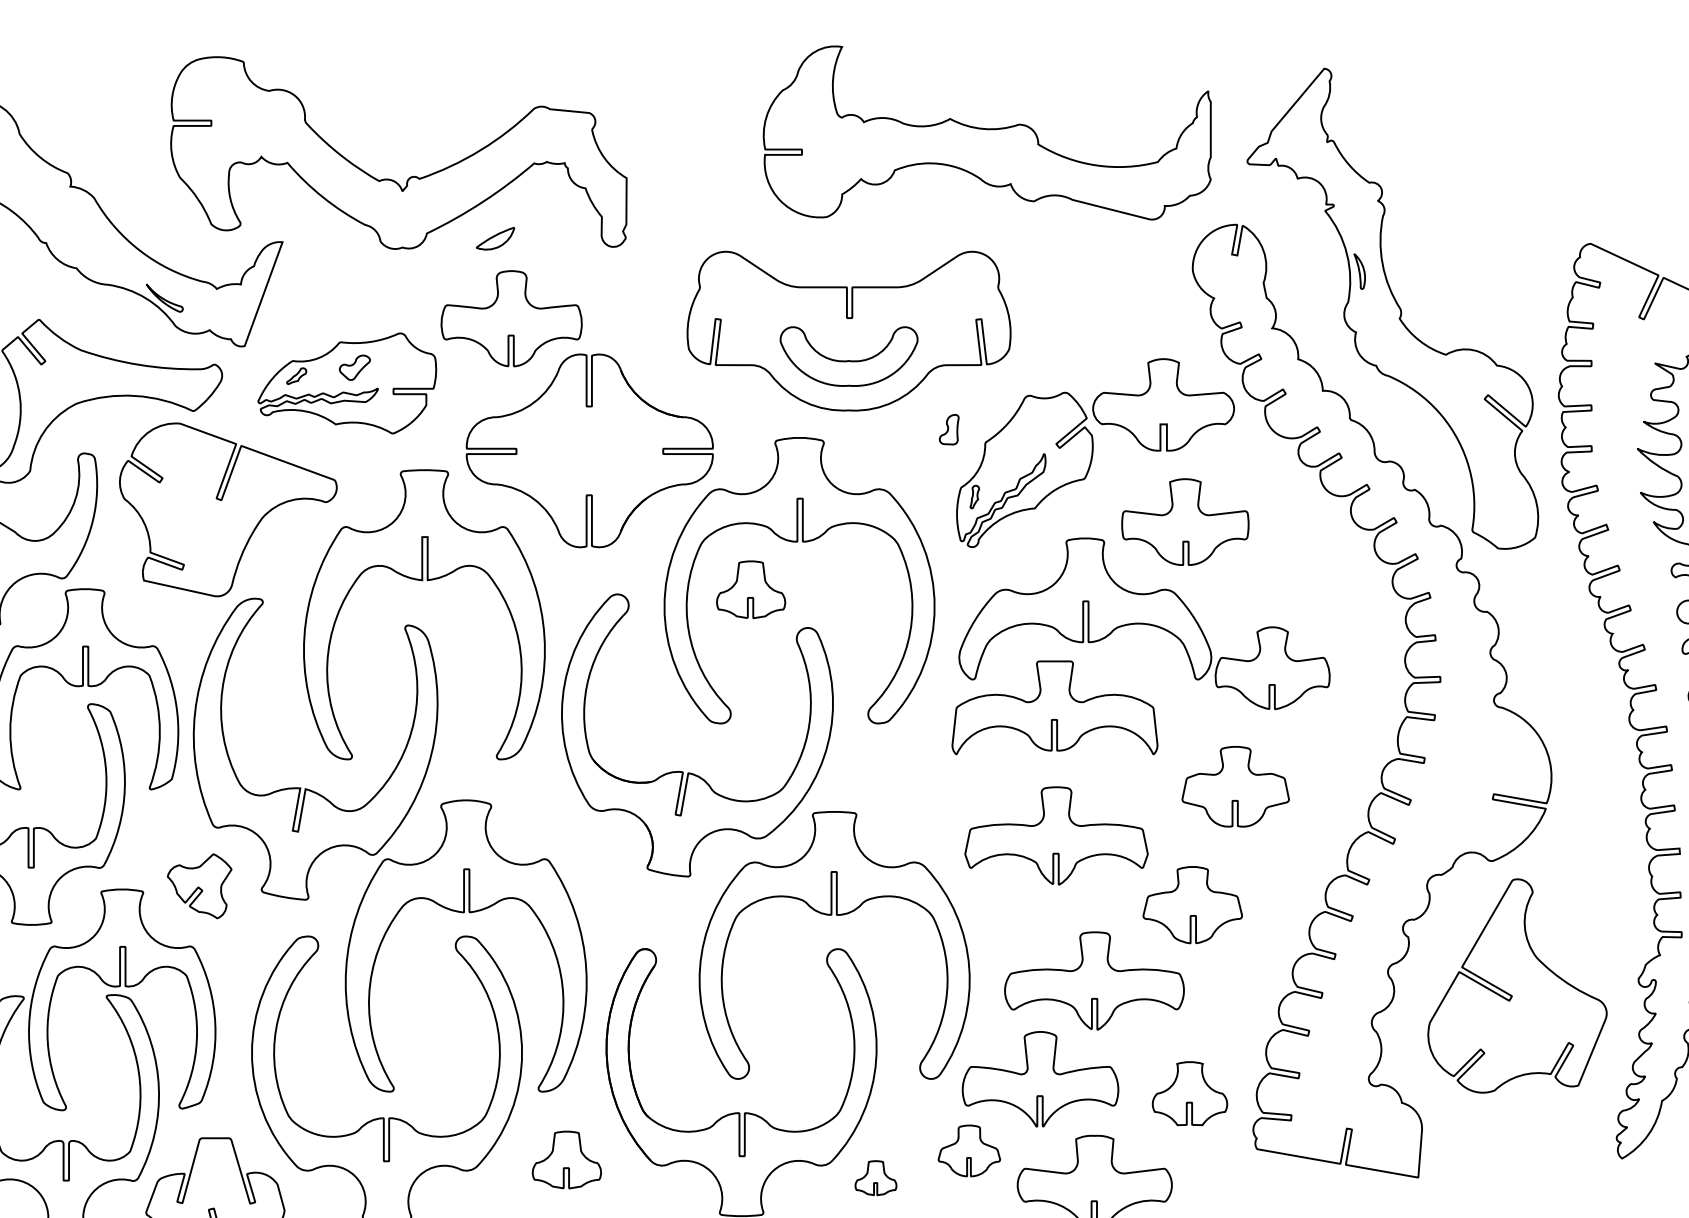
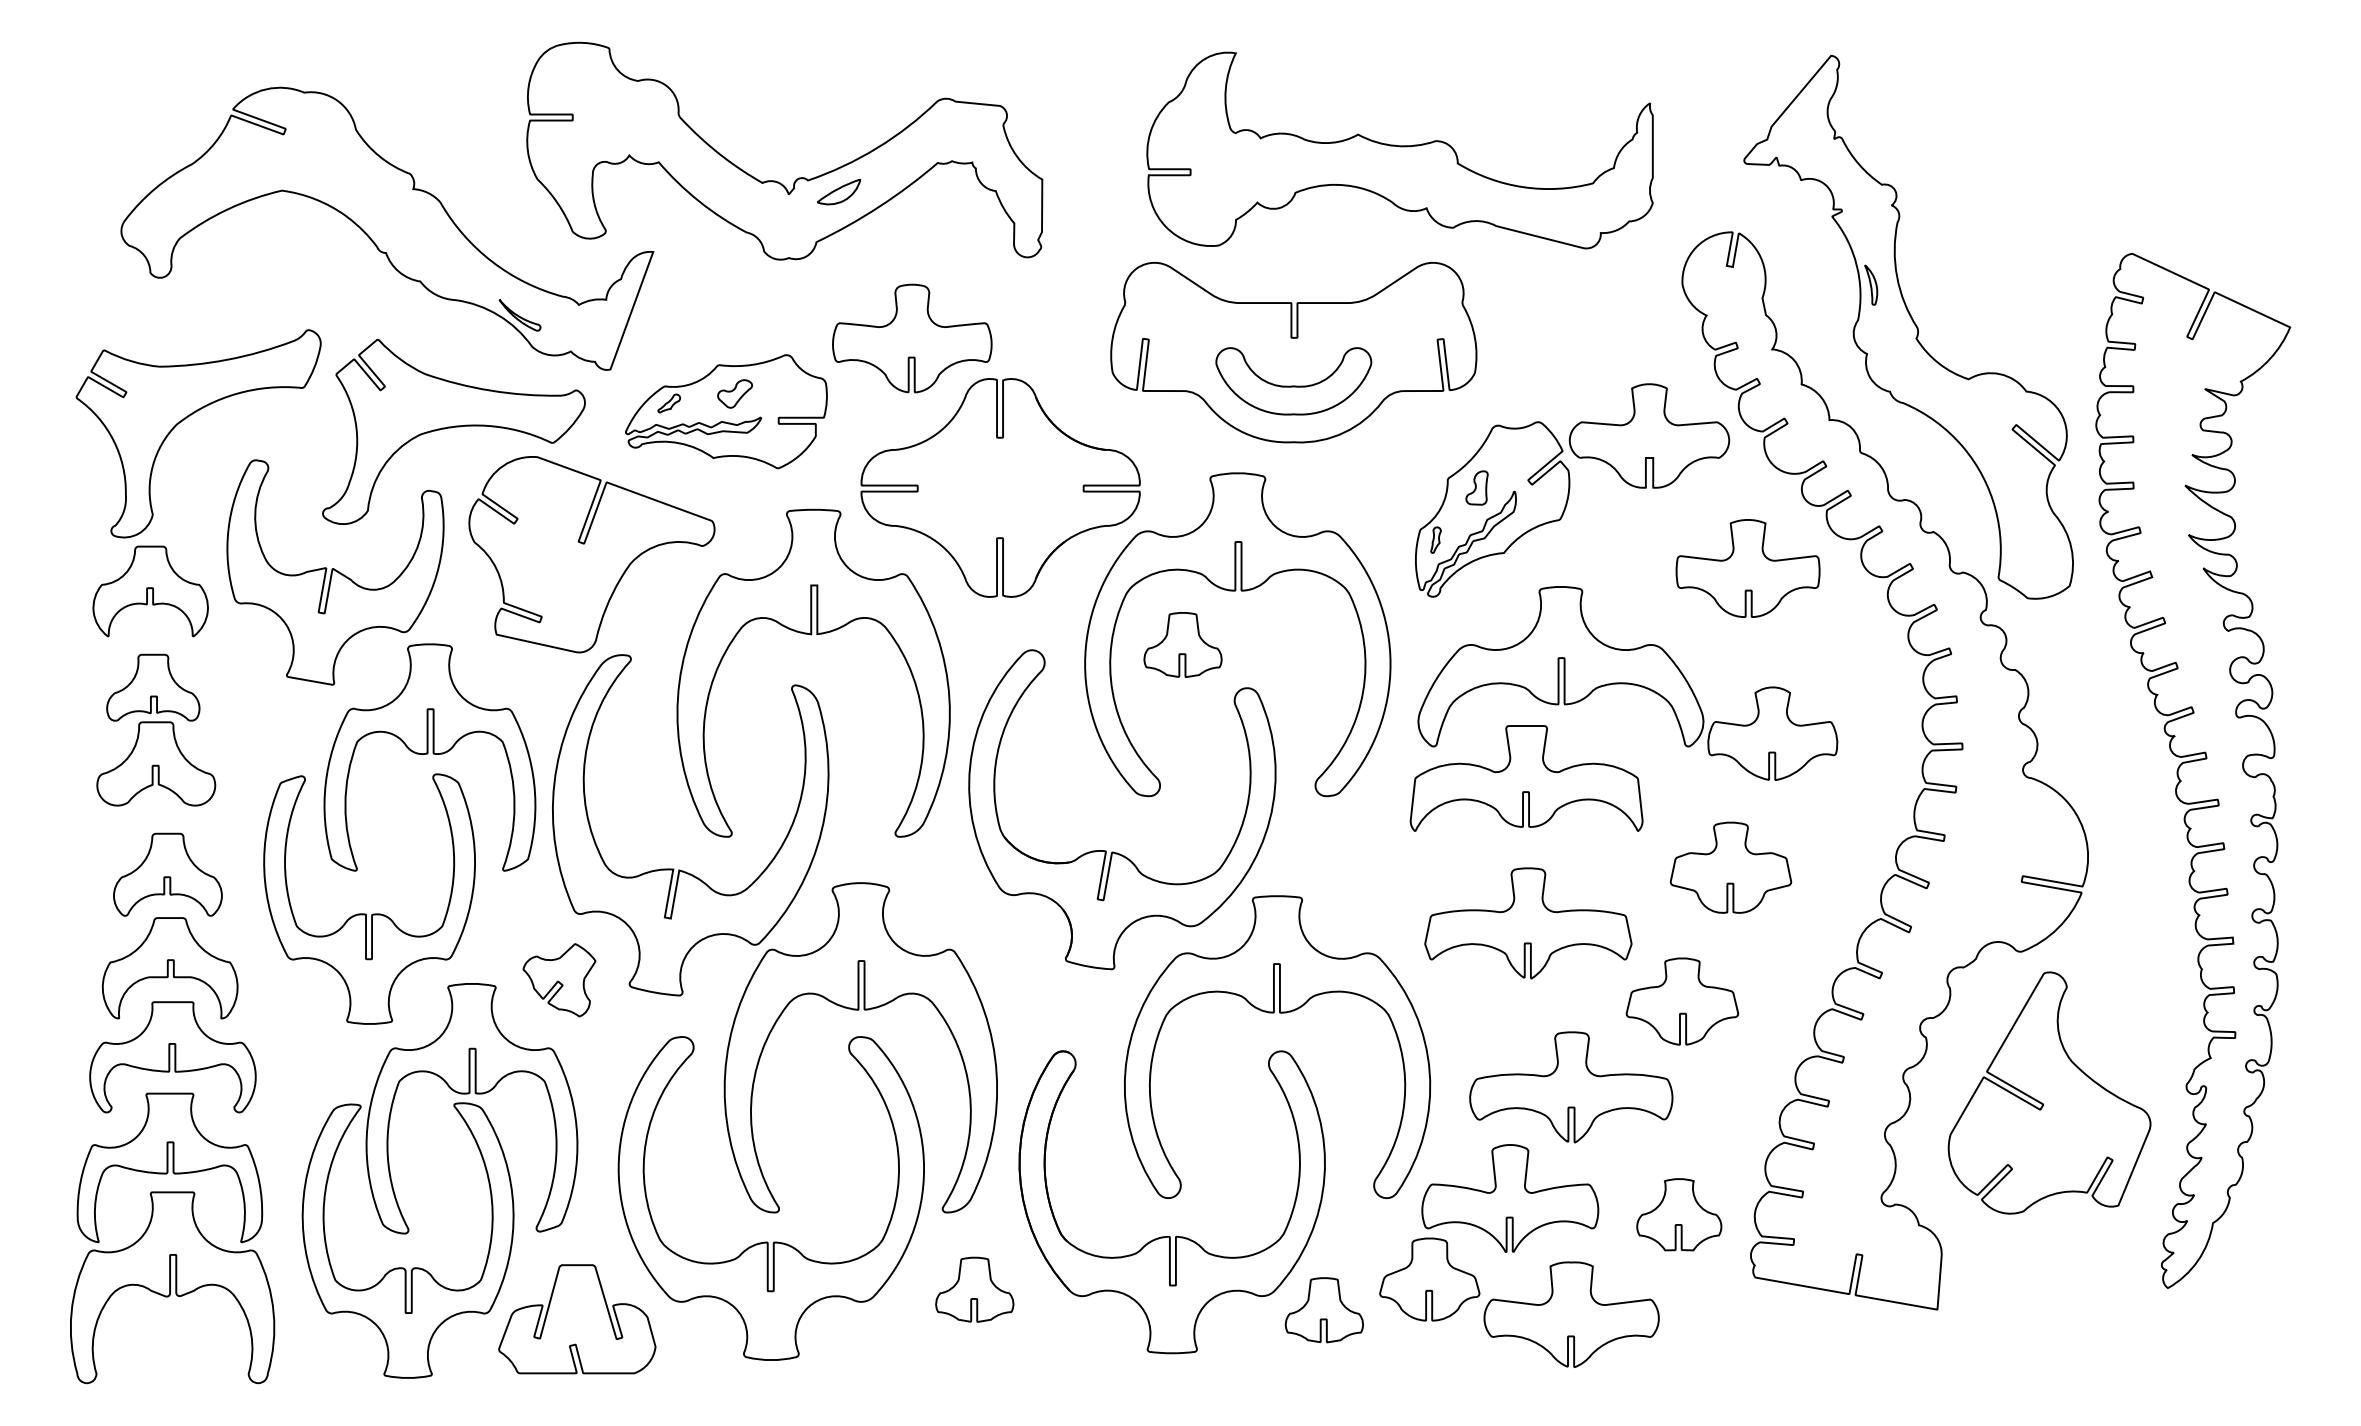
part: (986, 132) -> (1399, 150), moved
part: (495, 238) -> (839, 191), moved
part: (948, 429) -> (1476, 487), moved
part: (1184, 522) -> (1747, 568), moved
part: (969, 1150) -> (1429, 1279), size x1.43
part: (875, 1178) -> (1323, 1310), size x1.67

